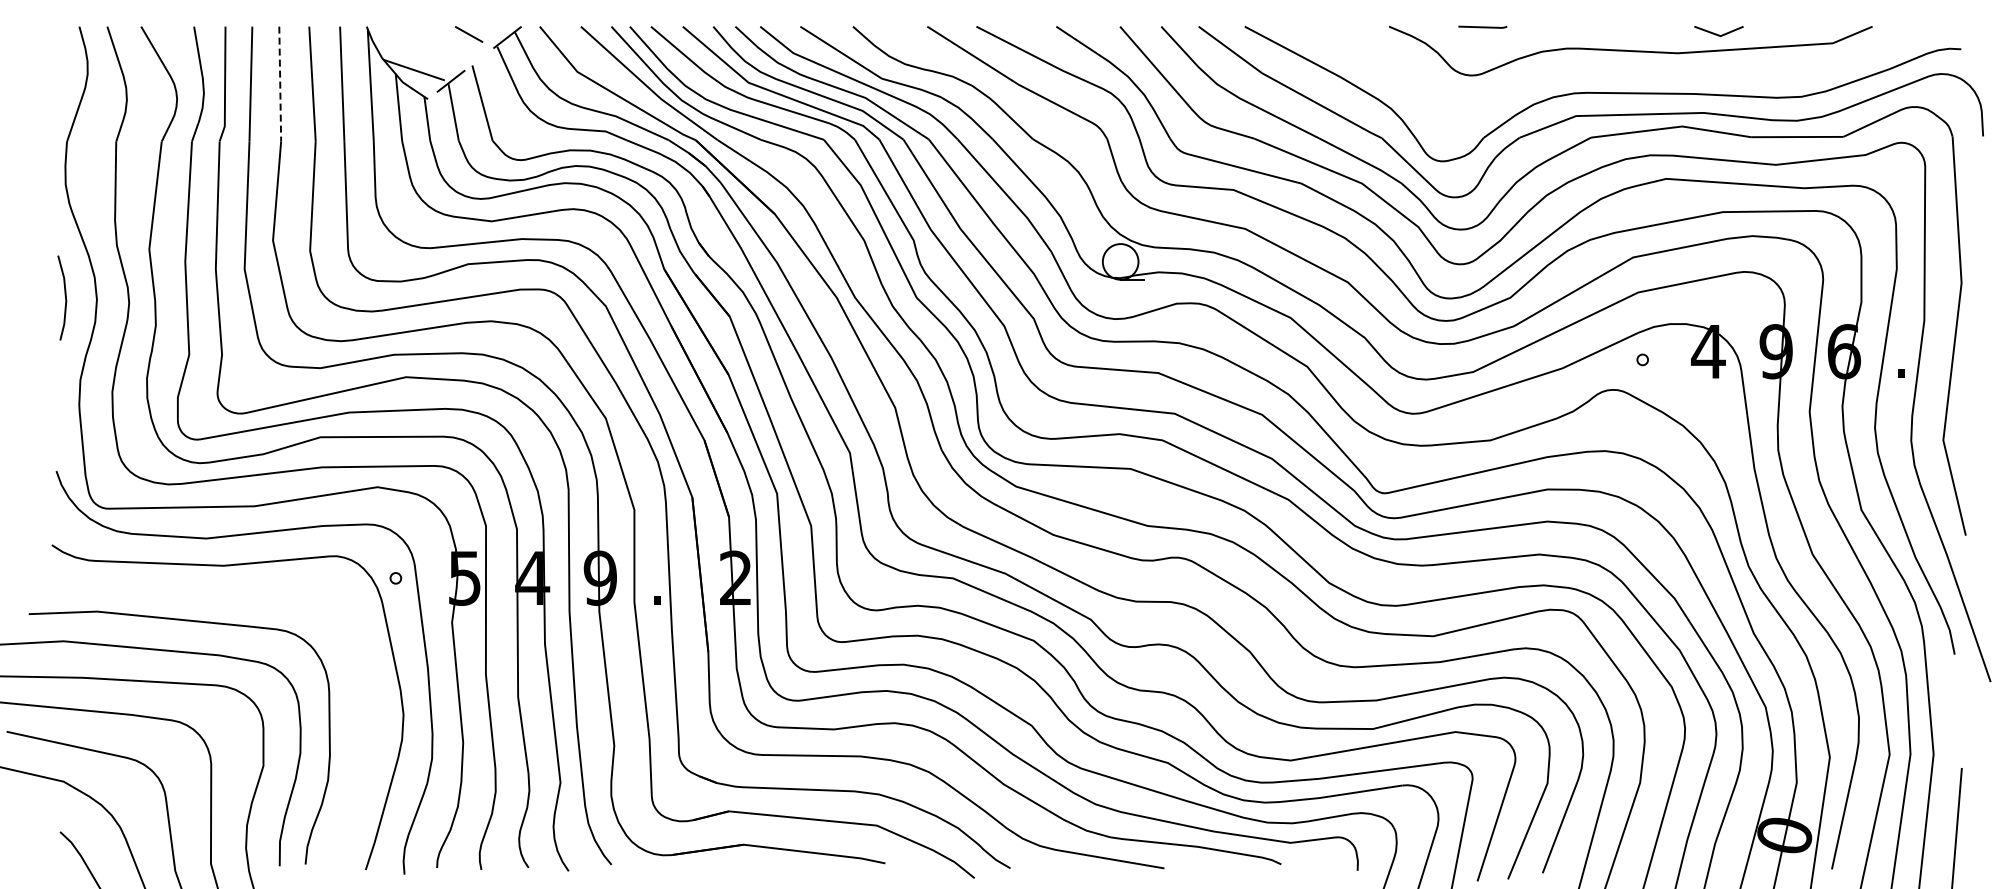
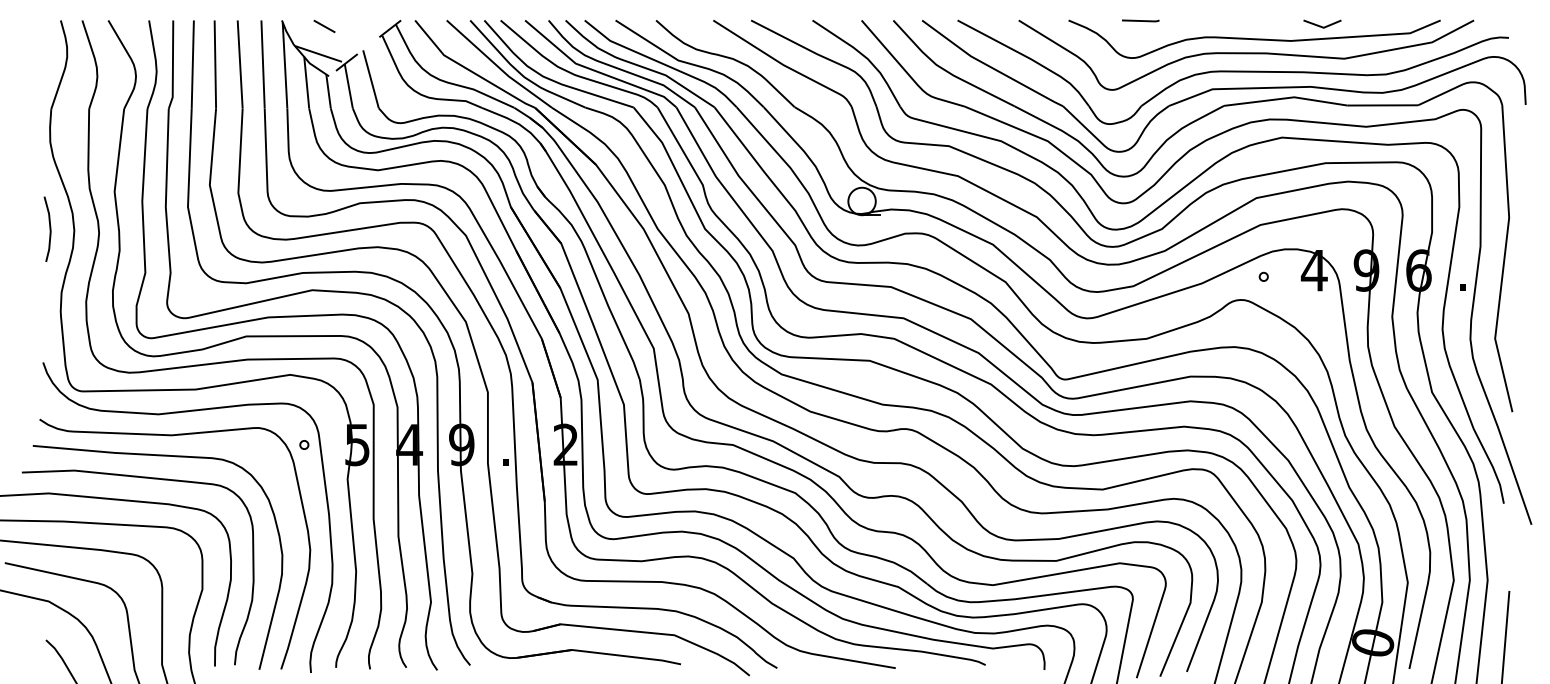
line: (469, 34) -> (324, 26), moved
curve: (1620, 70) -> (1246, 54), added
line: (280, 84) -> (215, 64), dashed -> solid
curve: (215, 593) -> (165, 456), added

